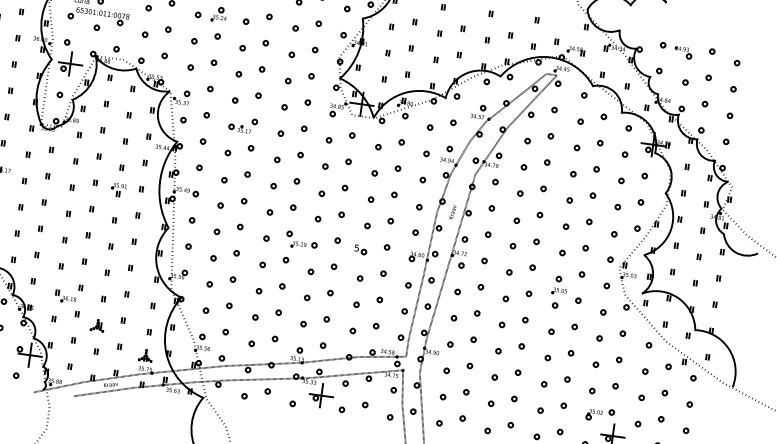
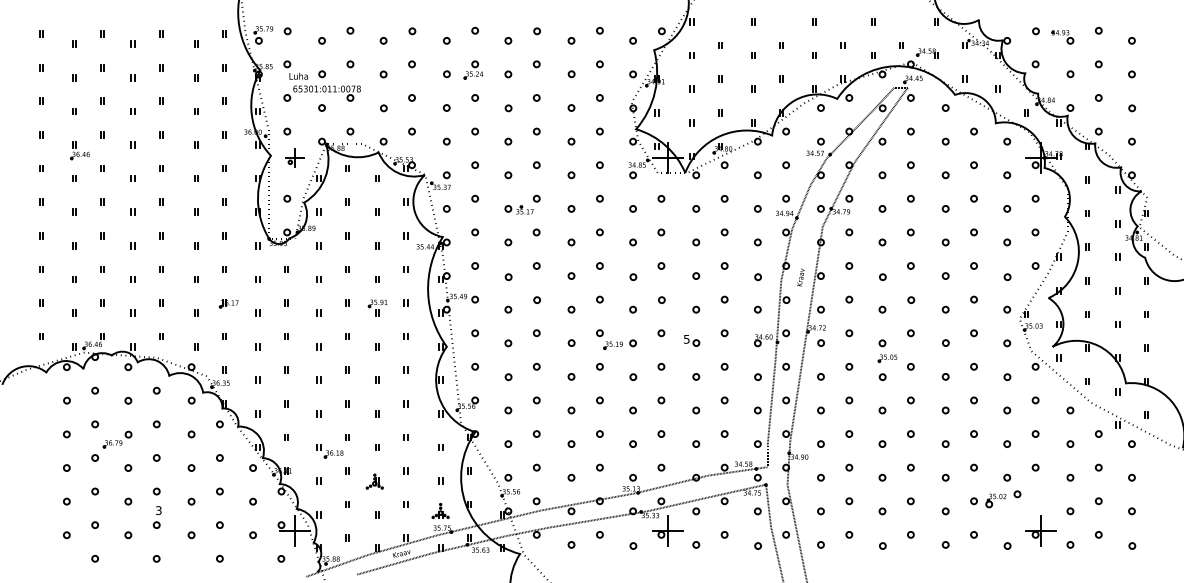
part: (70, 63) -> (294, 157), size x0.6
part: (559, 291) -> (887, 358), moved
part: (600, 415) -> (1003, 499), moved

